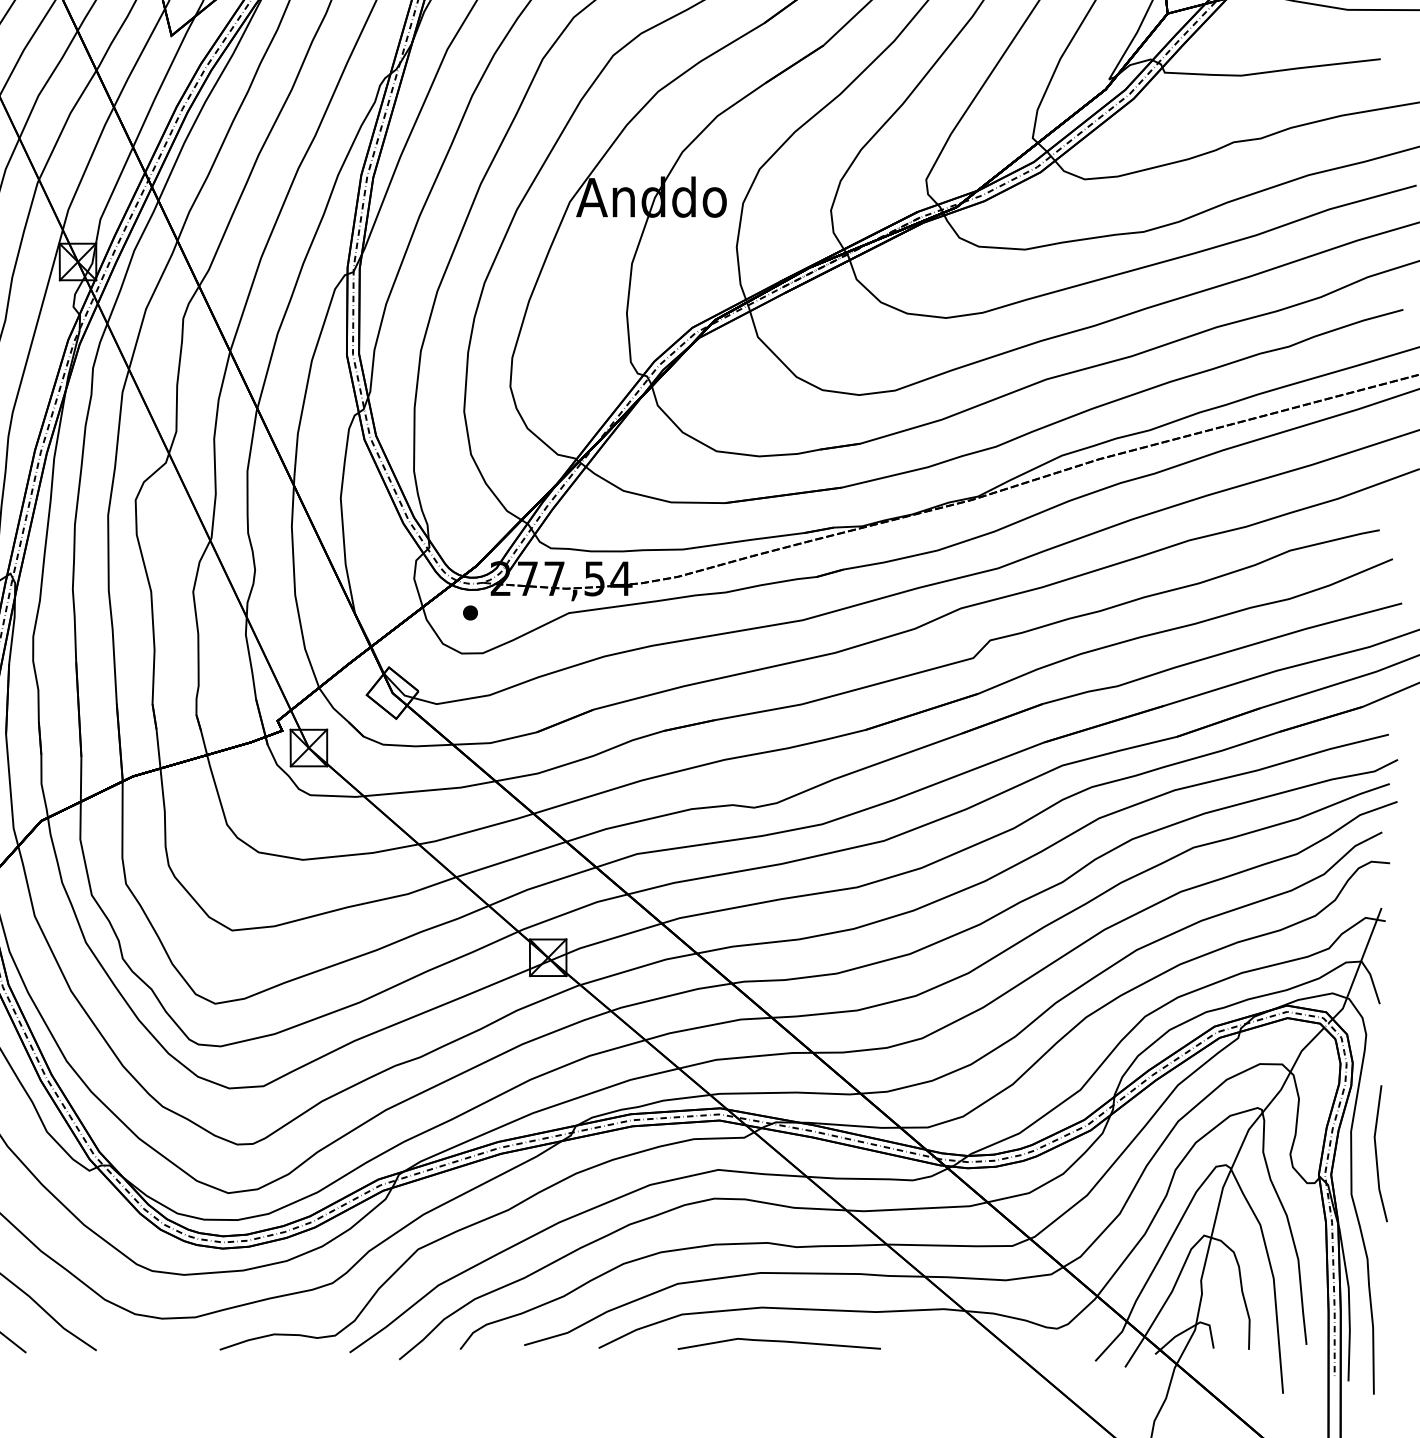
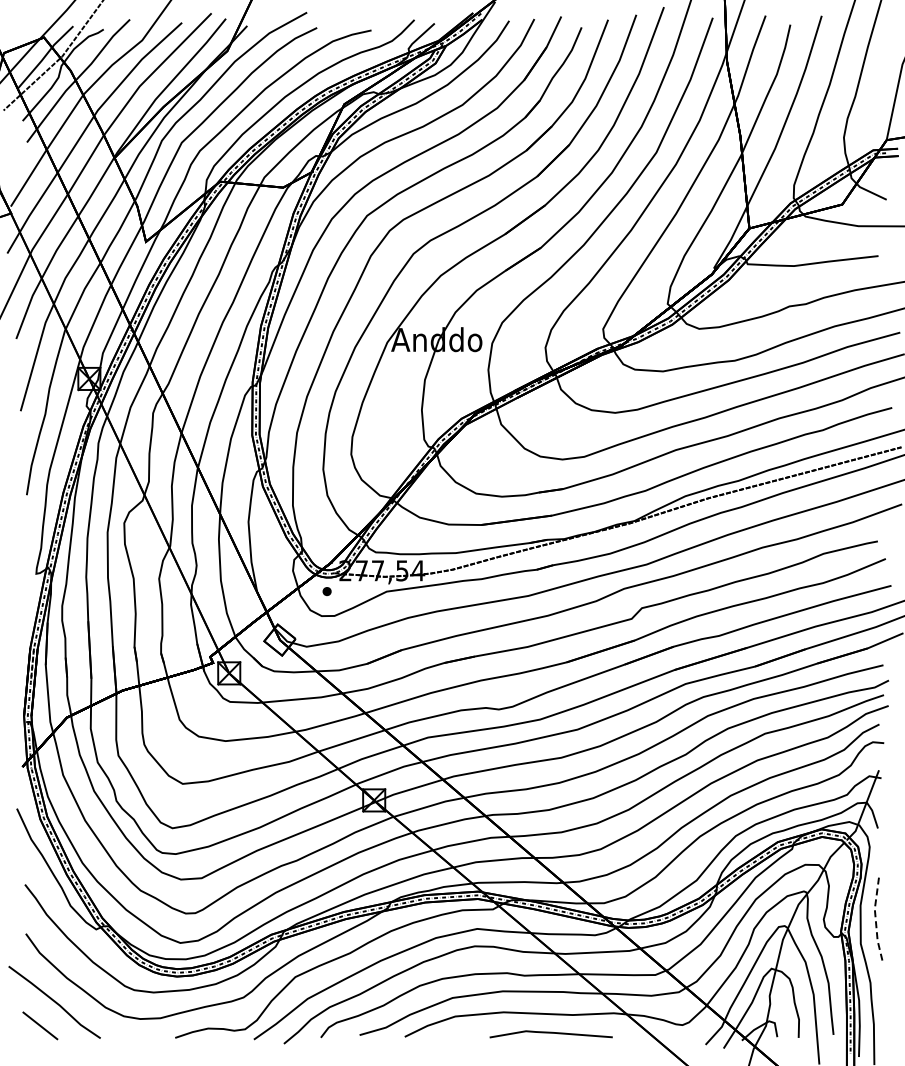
line: (1375, 1152) -> (875, 918), solid -> dashed
line: (778, 1342) -> (550, 1033), moved

